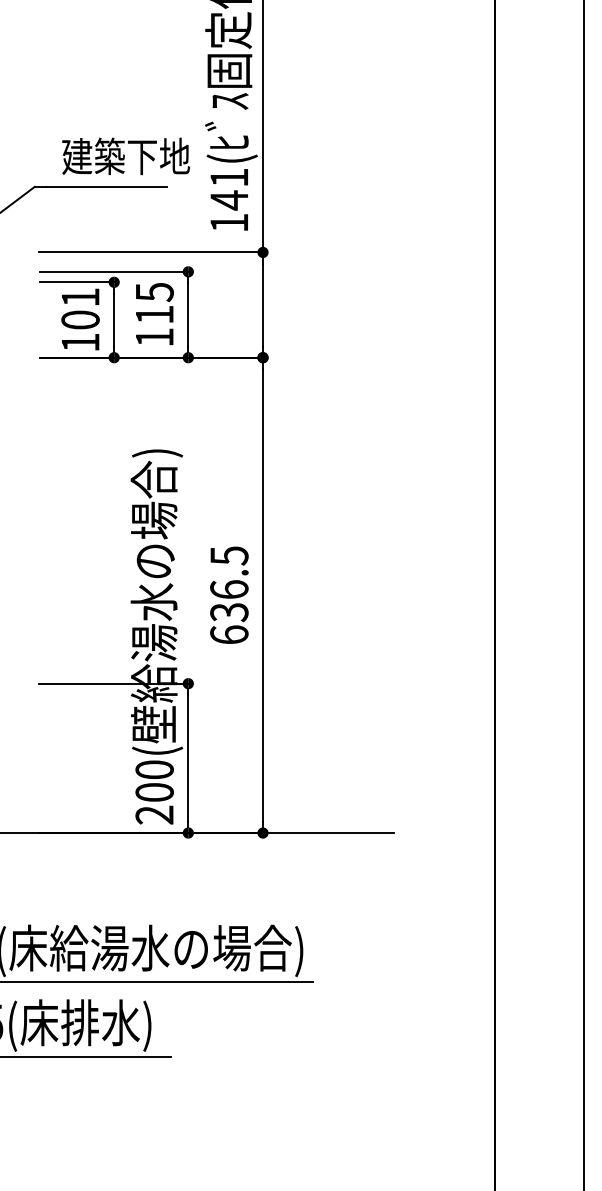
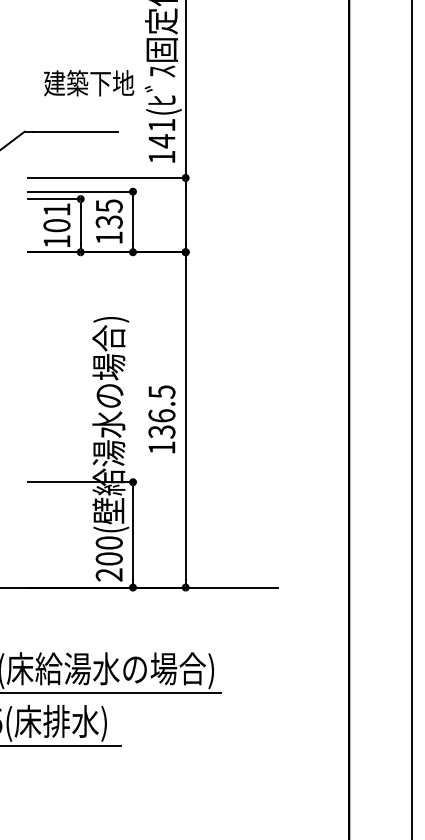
text: (126, 156) -> (89, 83), moved
text: (153, 314) -> (108, 221), 115 -> 135
text: (228, 634) -> (161, 447), 636.5 -> 136.5

